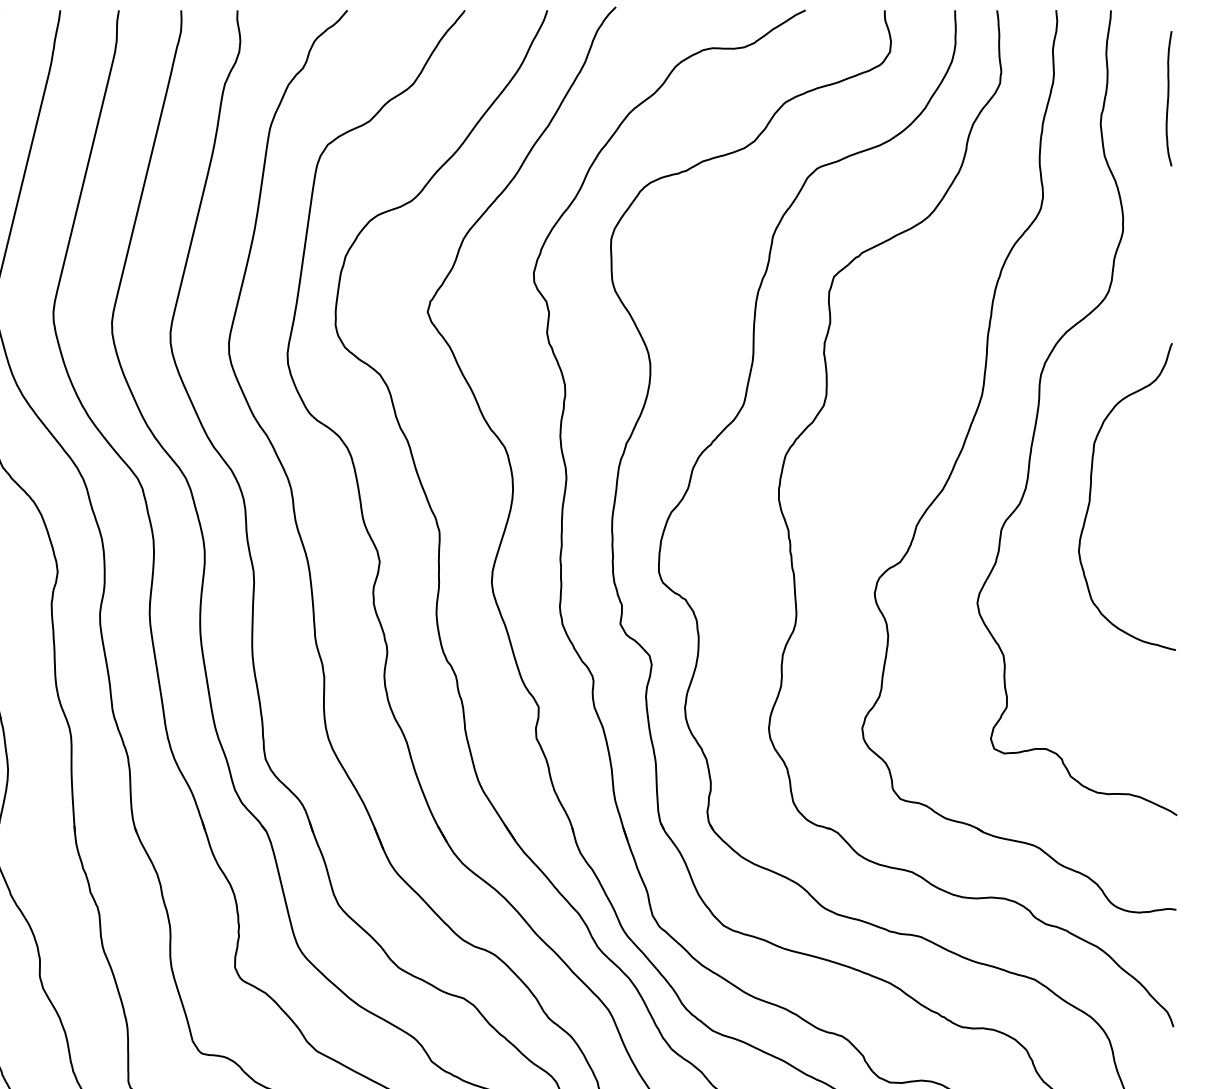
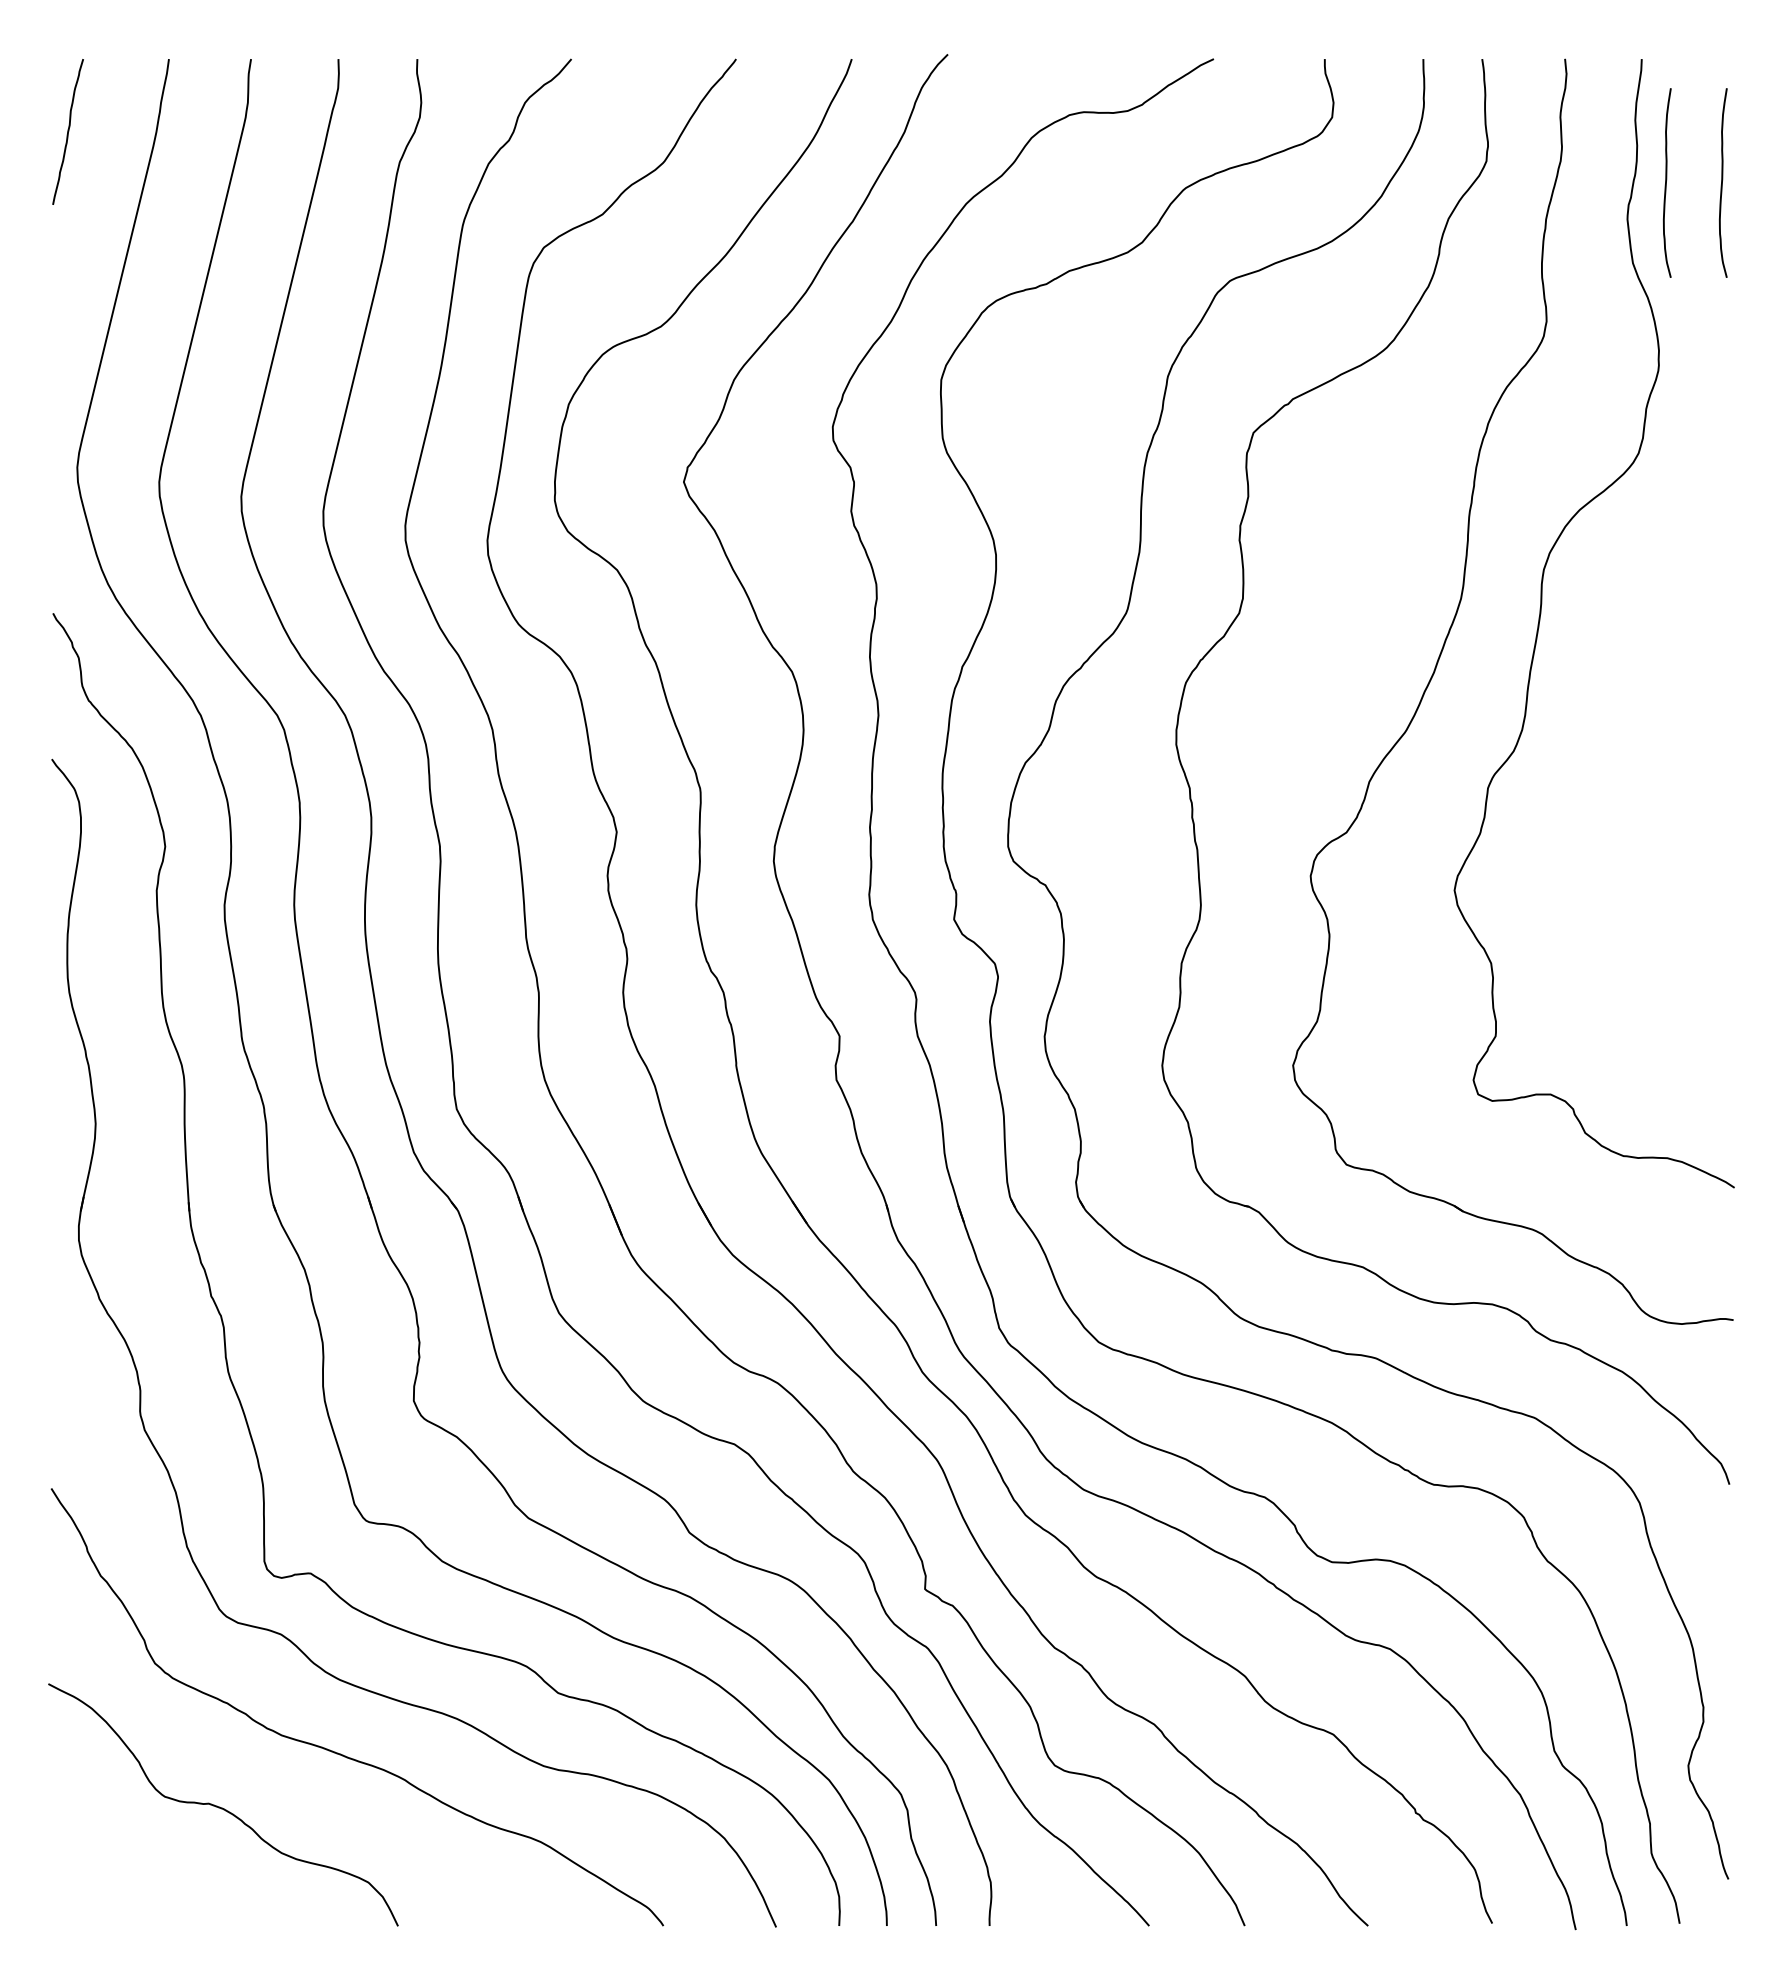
curve: (1128, 98) -> (1666, 182), added
curve: (1091, 489) -> (1614, 730), removed

